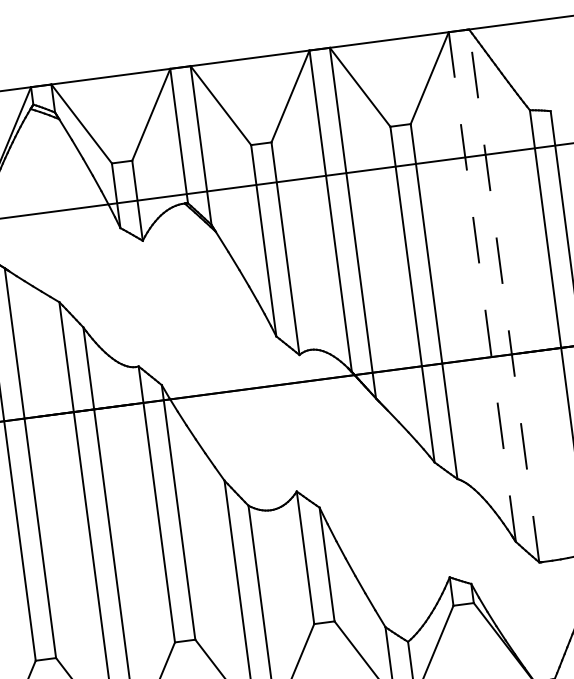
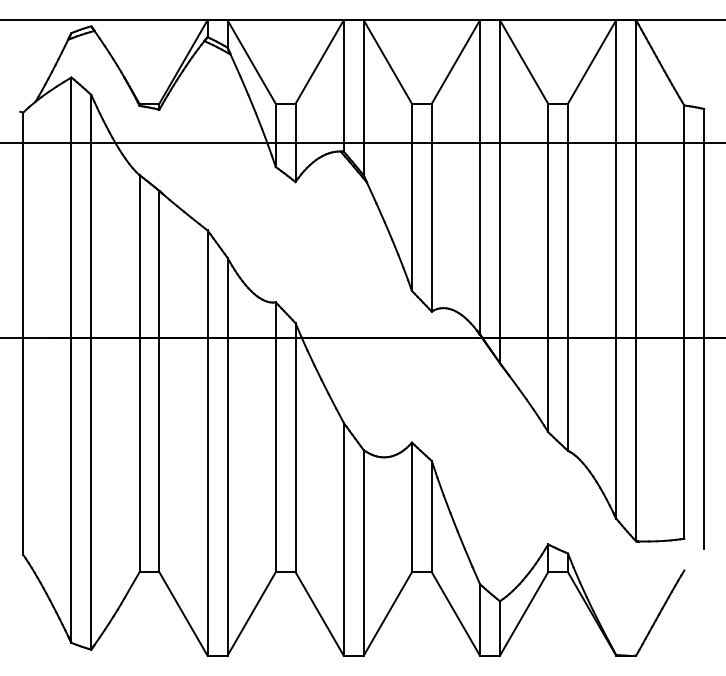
line: (482, 286) -> (616, 268), dashed -> solid
line: (504, 295) -> (636, 280), dashed -> solid

